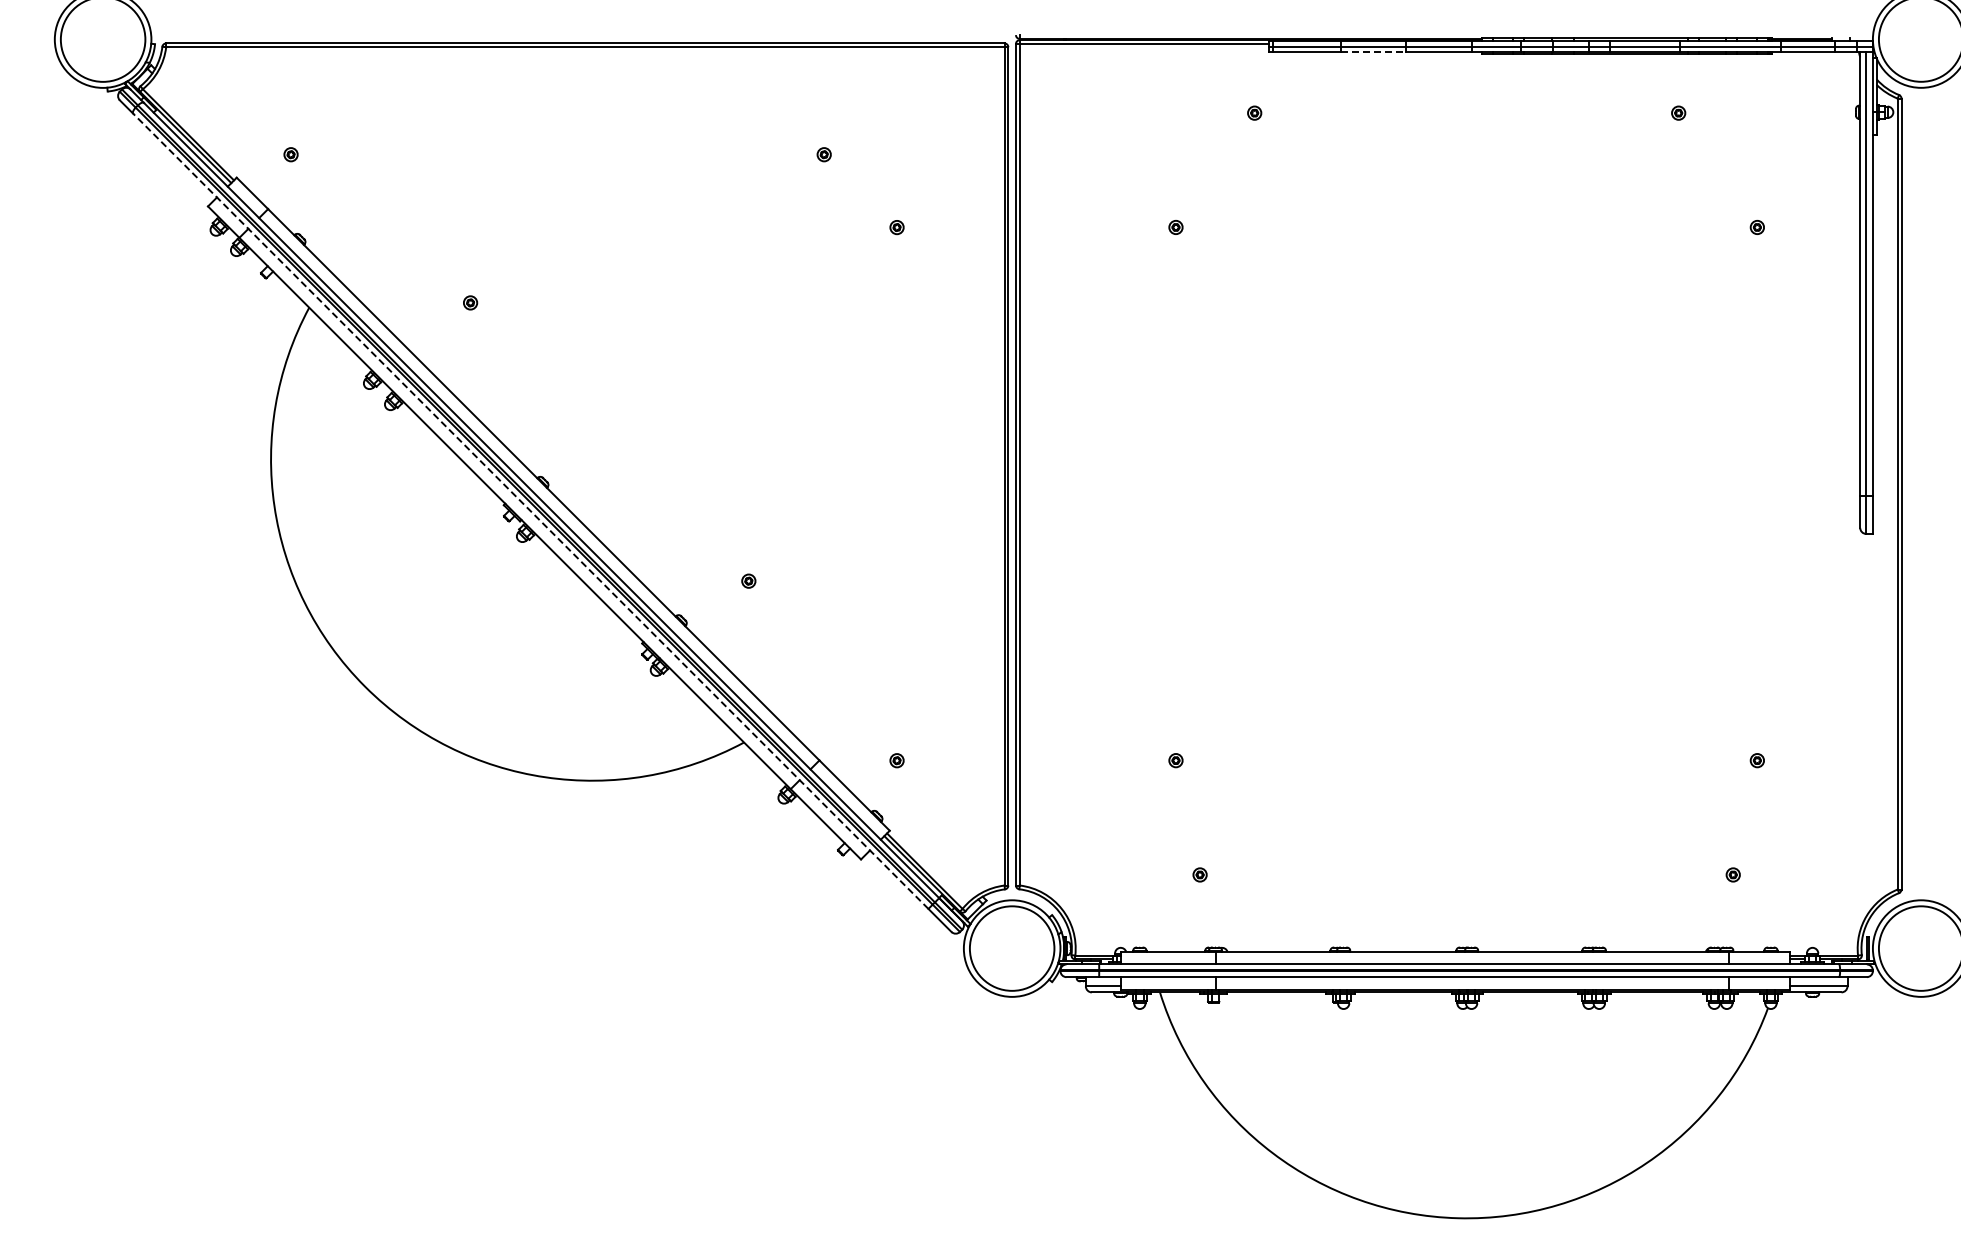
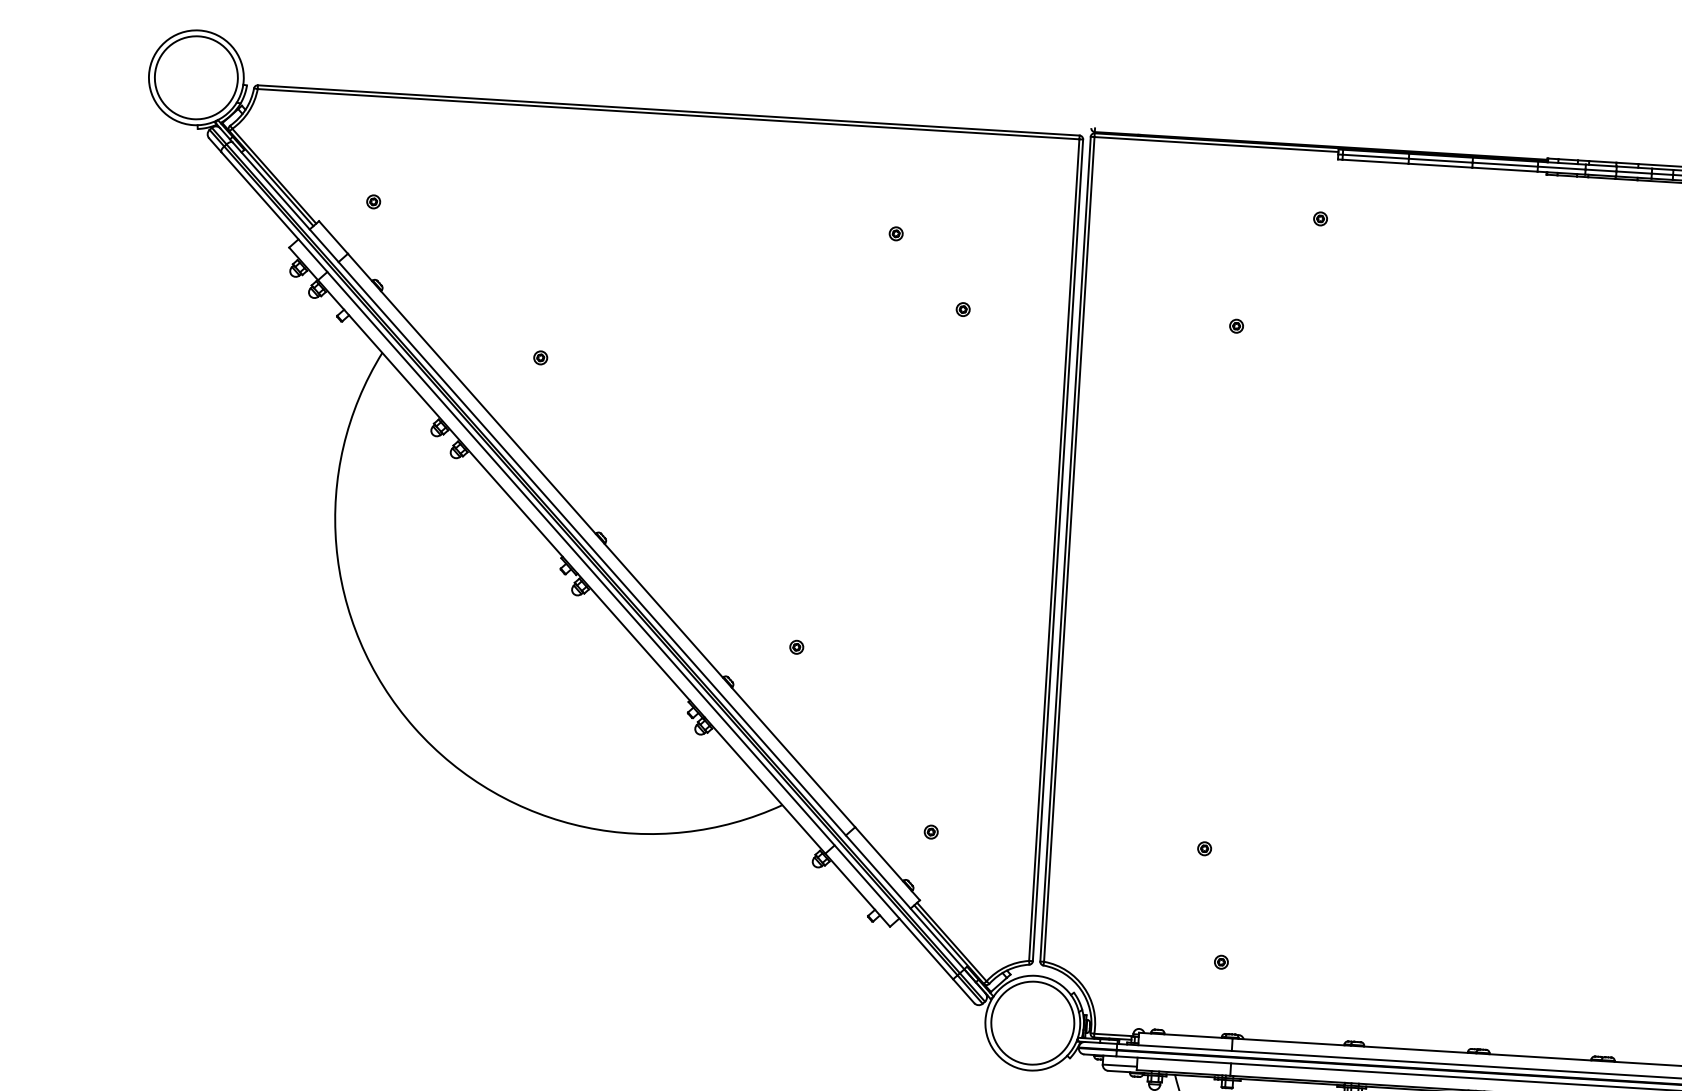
line: (1373, 51) -> (1440, 165), dashed -> solid
line: (530, 510) -> (587, 564), dashed -> solid

